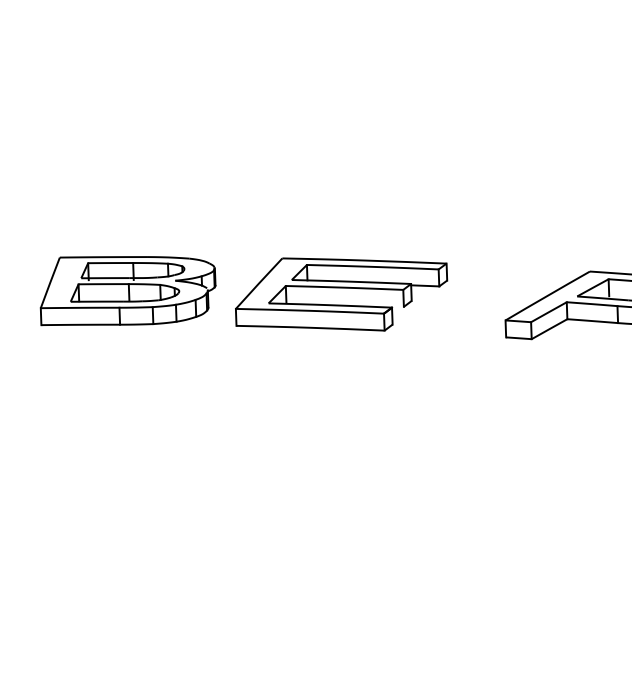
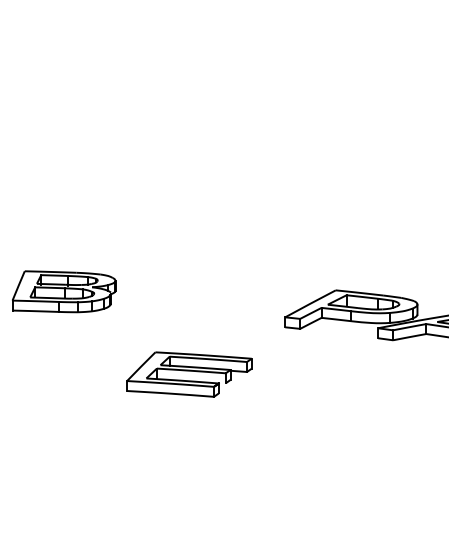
part: (341, 294) -> (189, 374), moved

